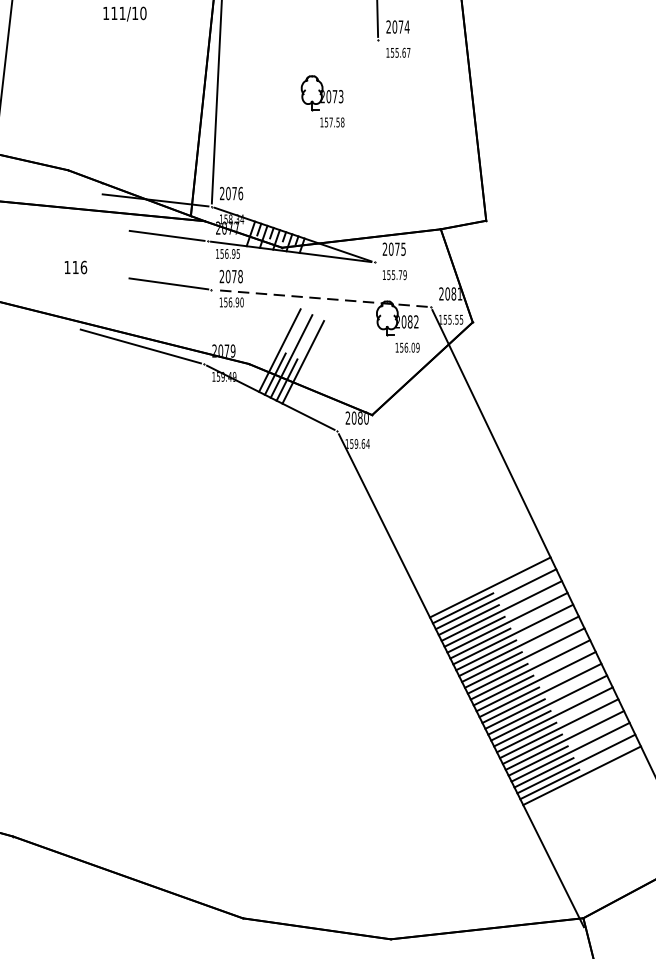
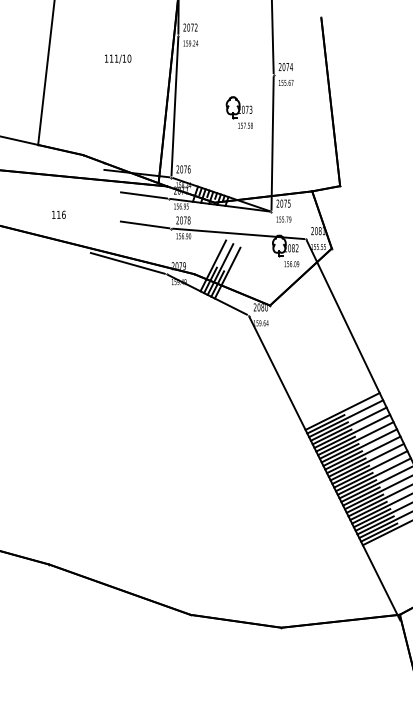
line: (376, 151) -> (272, 143), added
text: (75, 266) -> (58, 214), moved
line: (320, 297) -> (238, 233), dashed -> solid

